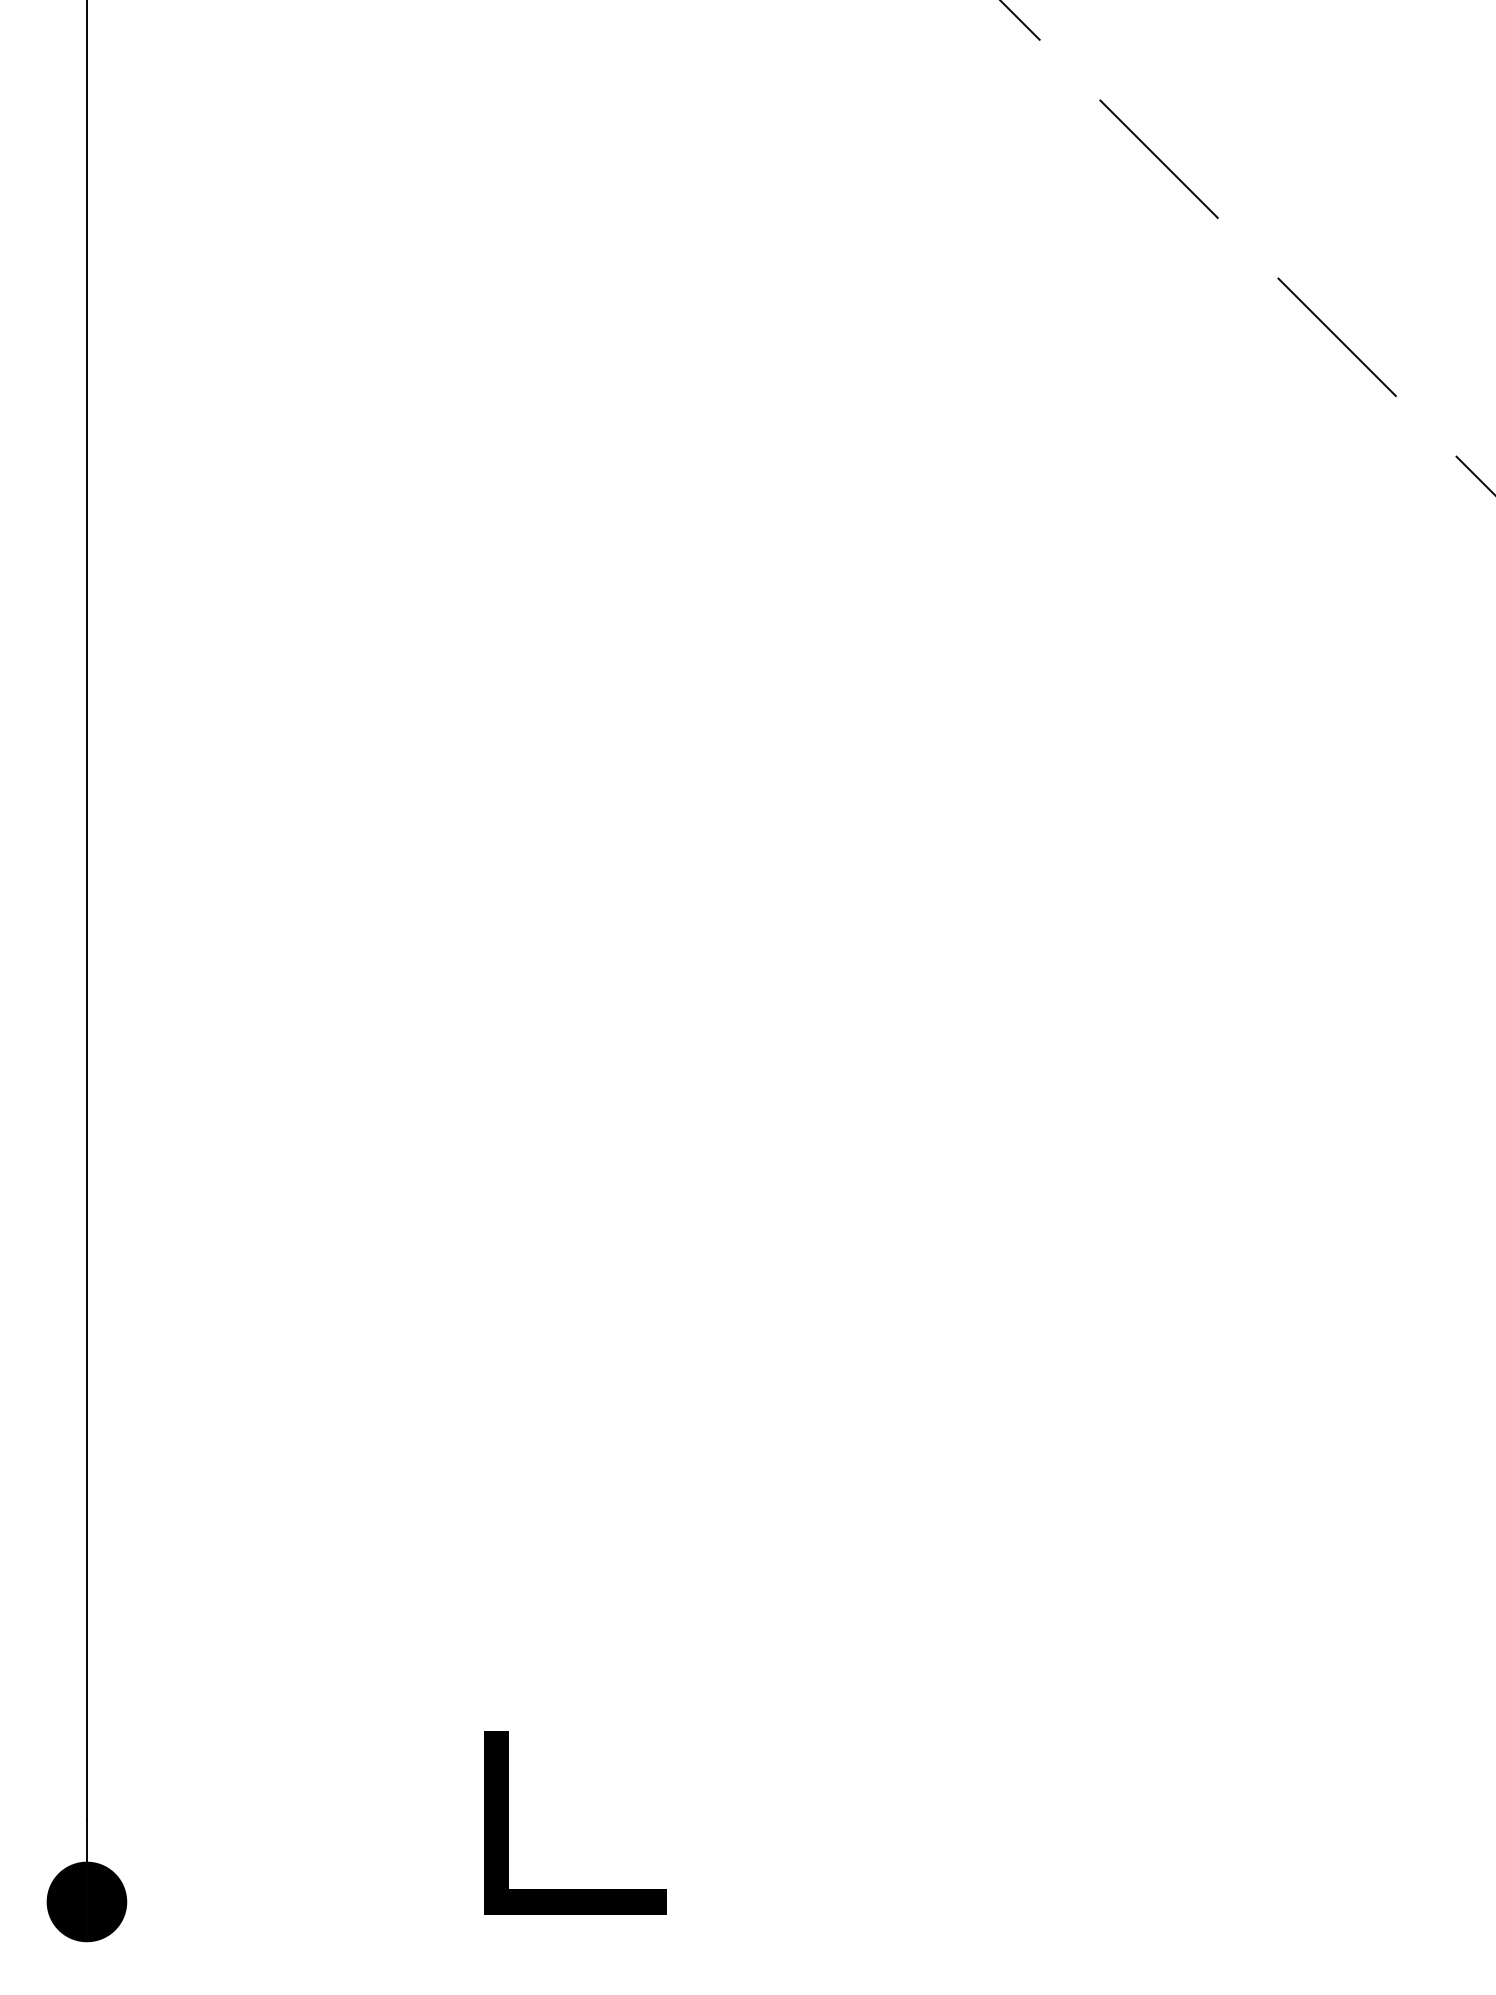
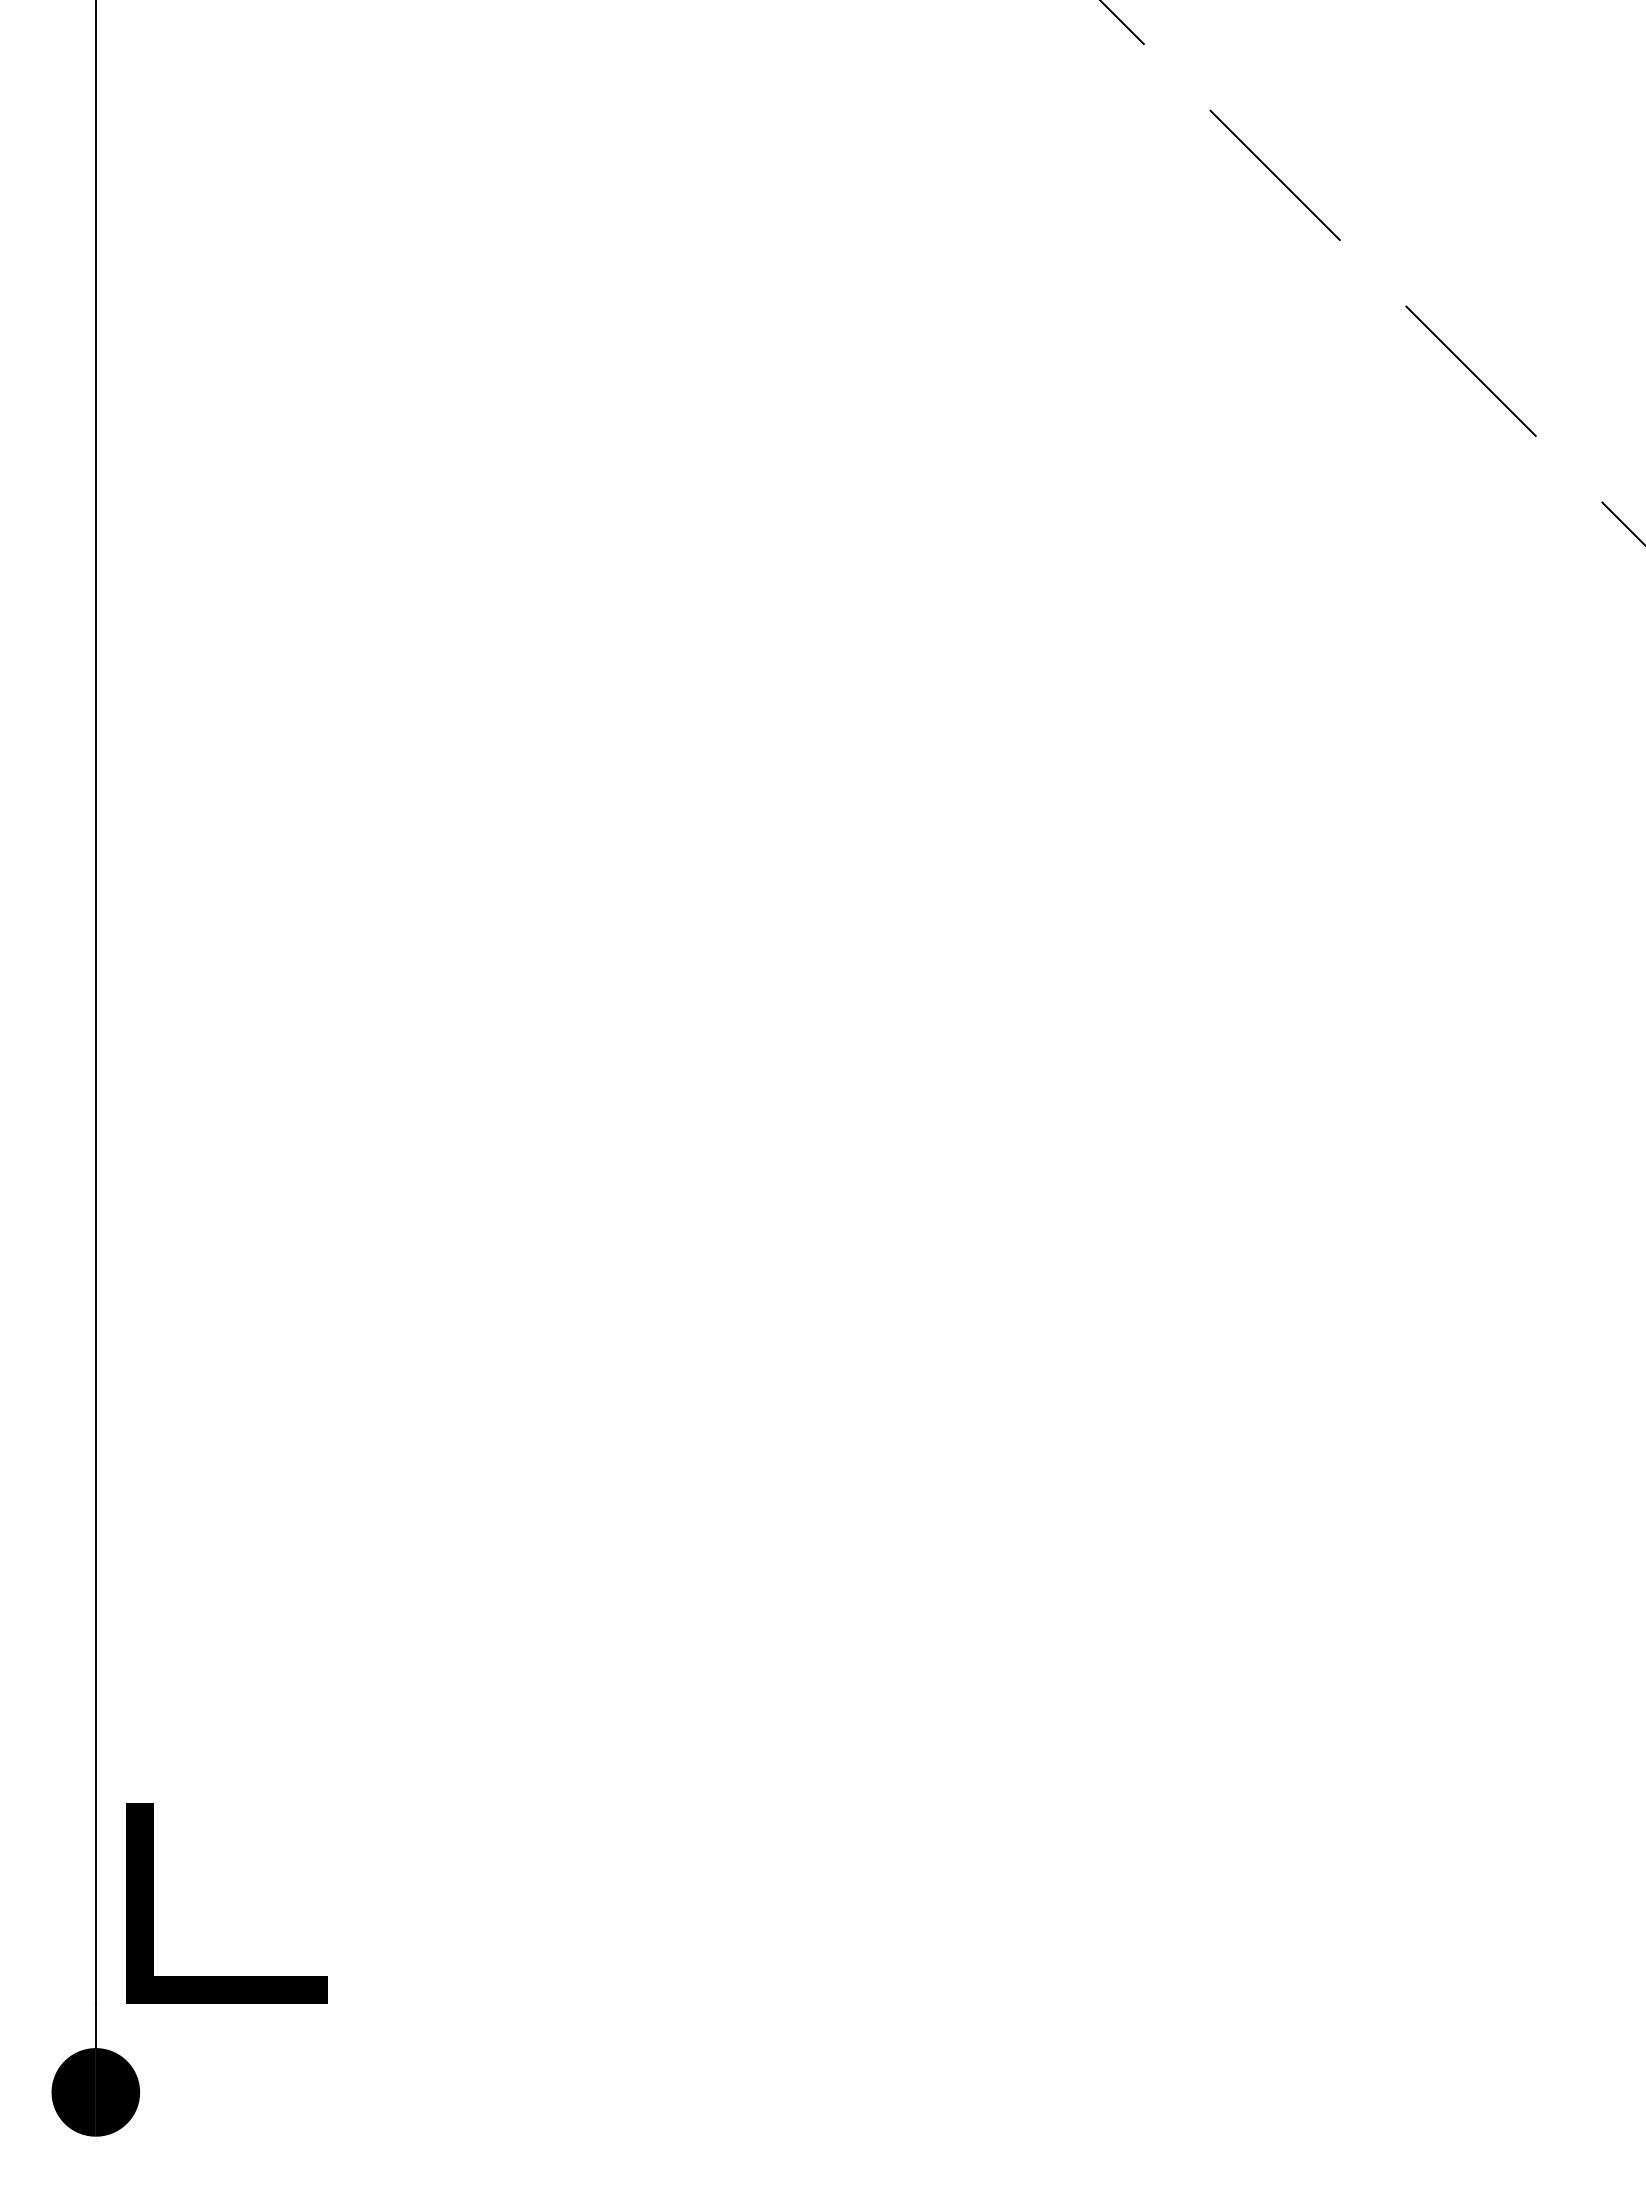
line: (508, 1822) -> (153, 1903), moved

